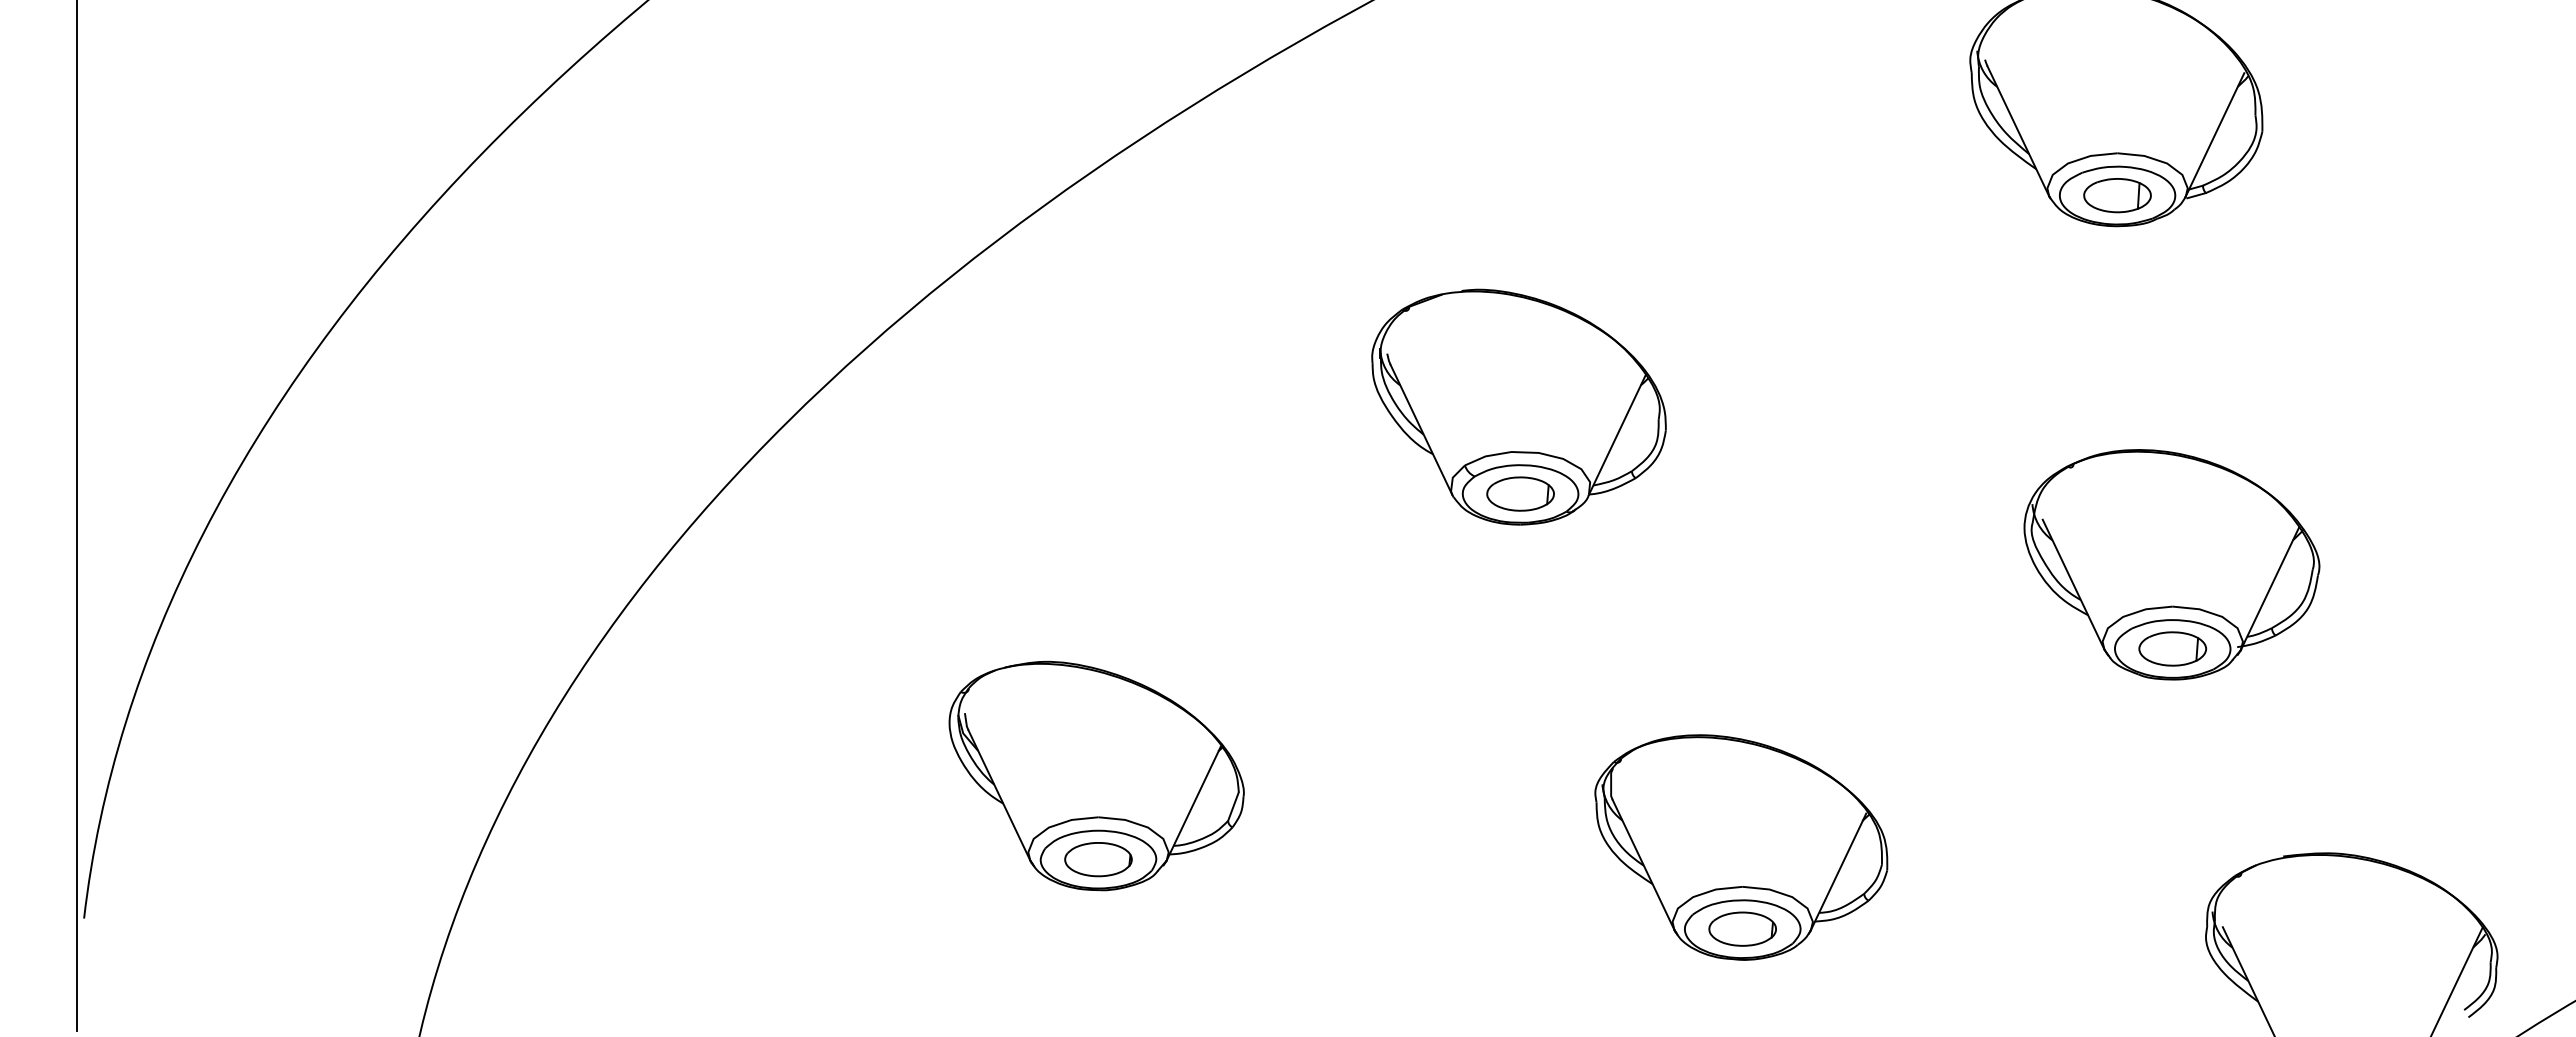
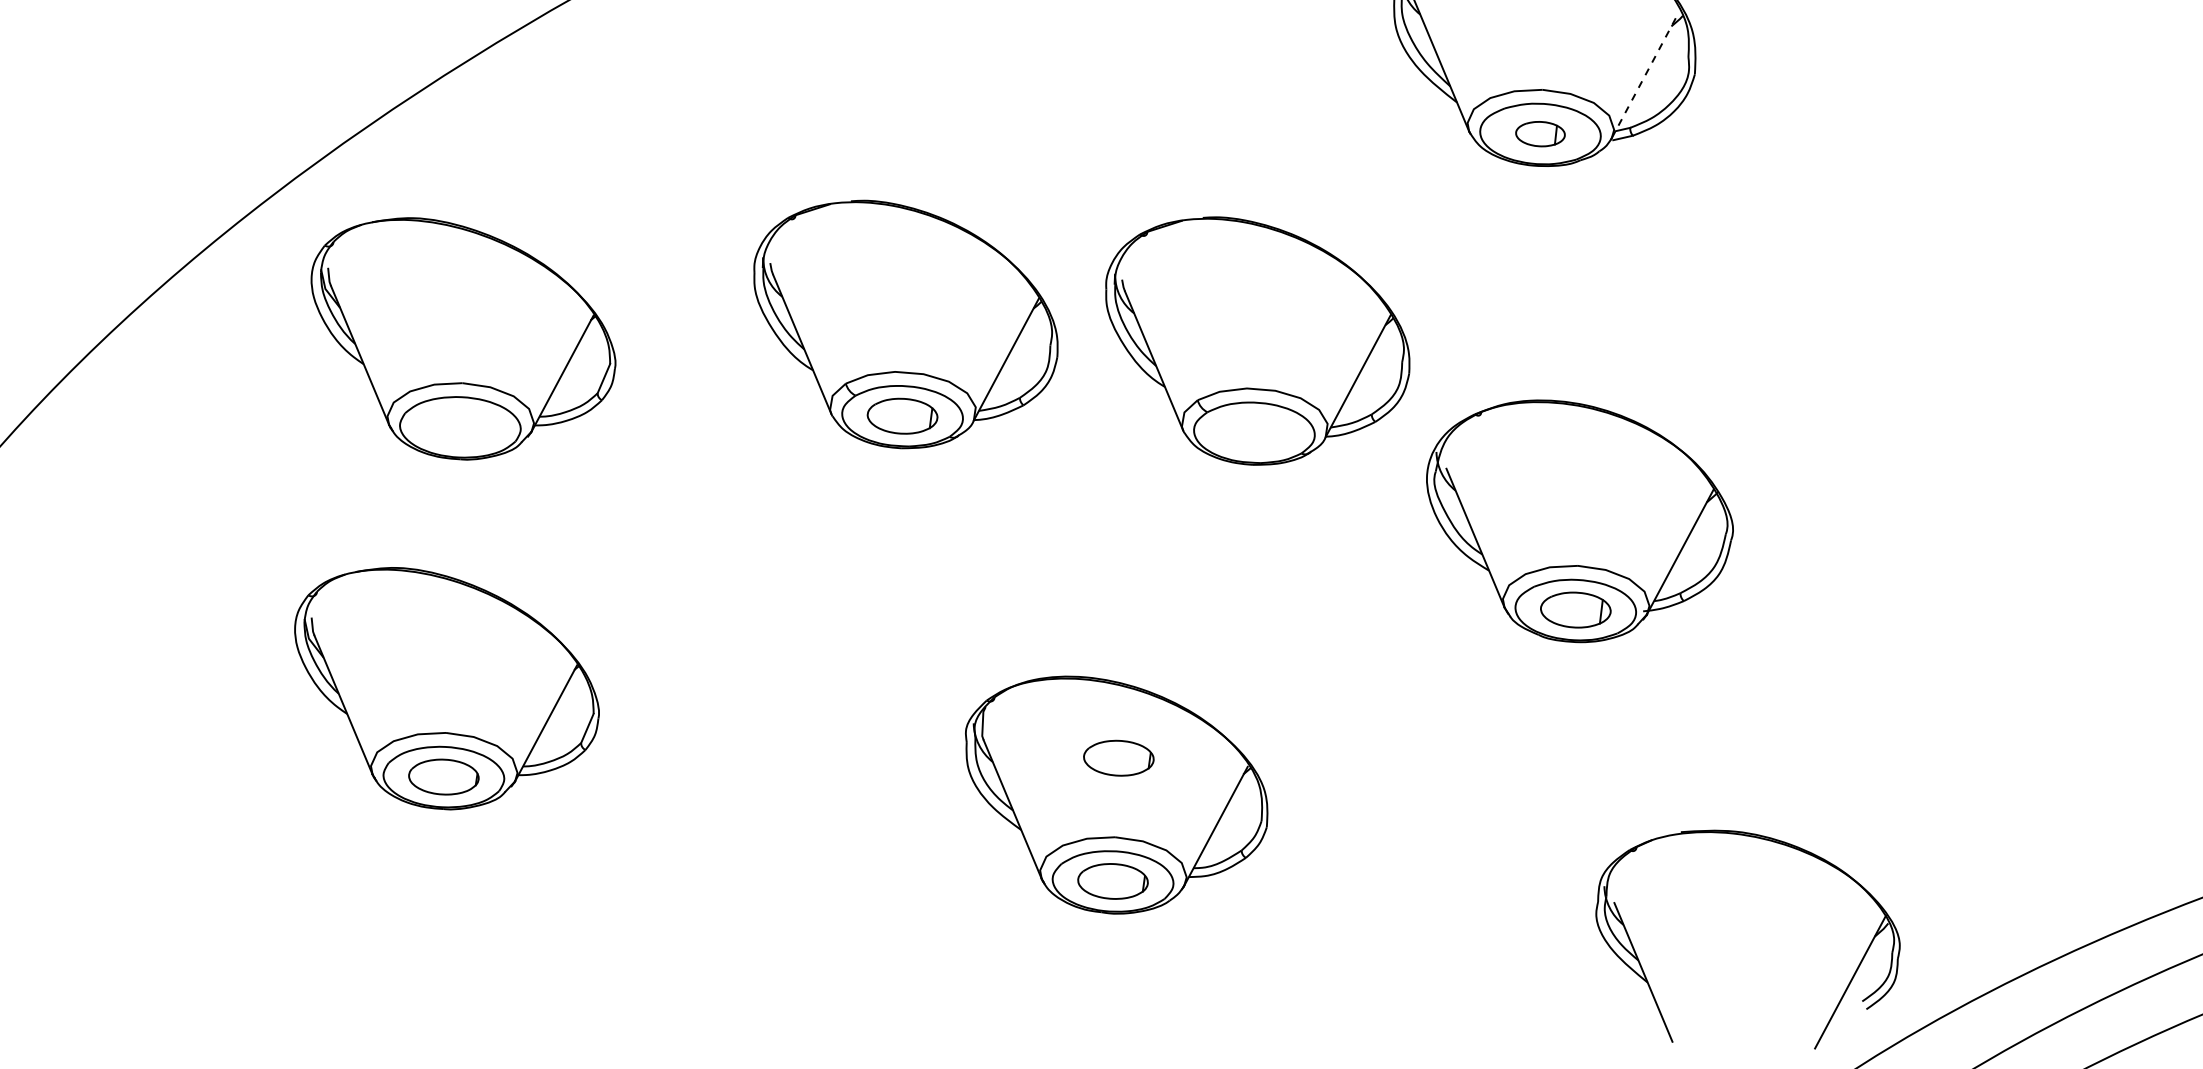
line: (2215, 134) -> (1645, 75), solid -> dashed
part: (2117, 195) -> (1540, 133), size x0.7
part: (1855, 406) -> (1256, 341), added
part: (1096, 440) -> (462, 339), added
part: (1742, 810) -> (1118, 757), added

